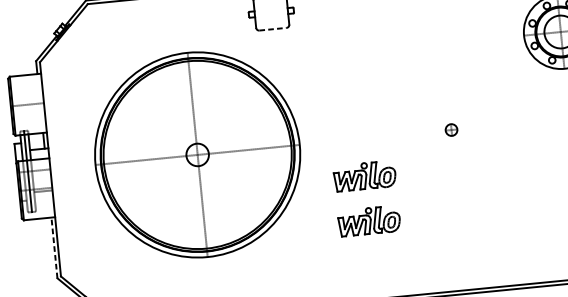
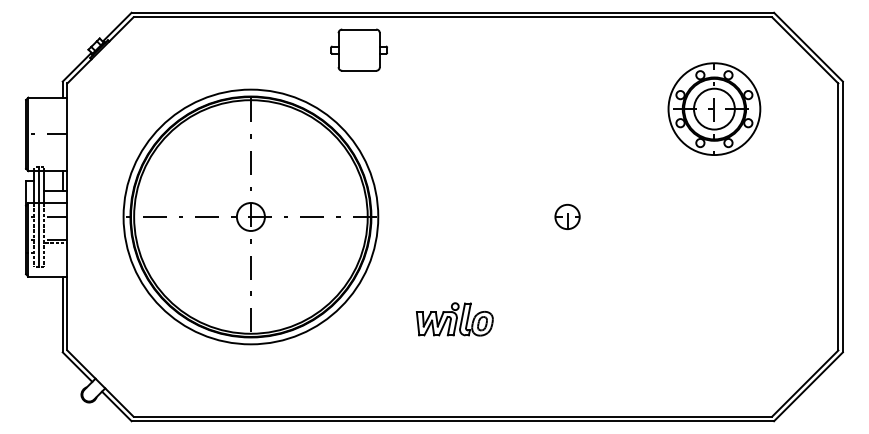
line: (273, 28) -> (359, 70), dashed -> solid
part: (451, 129) -> (567, 216), size x1.67
part: (364, 176) -> (454, 263), removed
line: (54, 247) -> (62, 314), dashed -> solid

